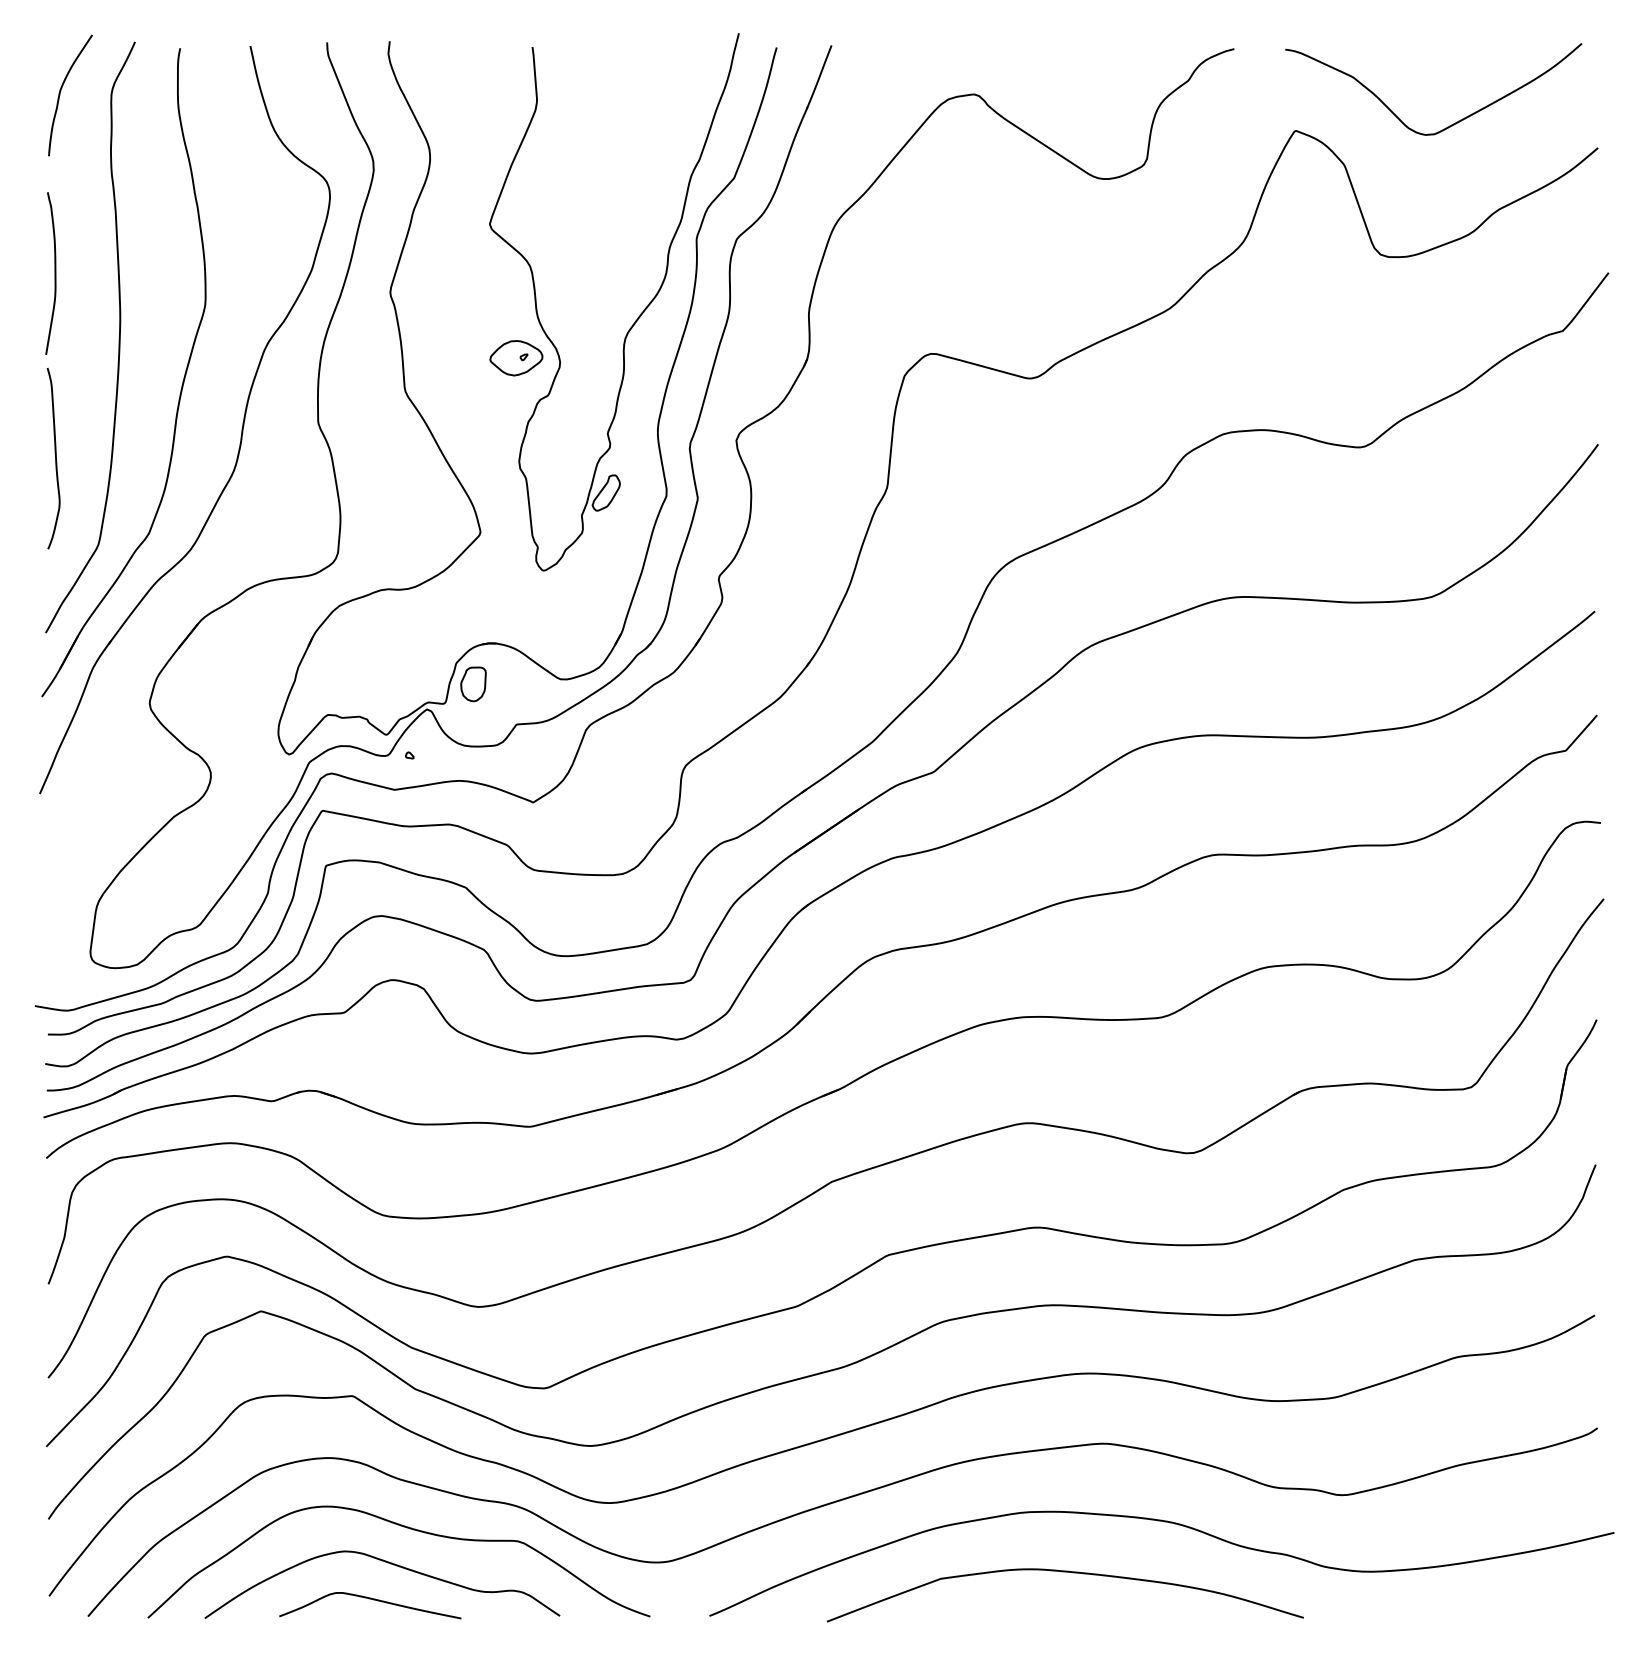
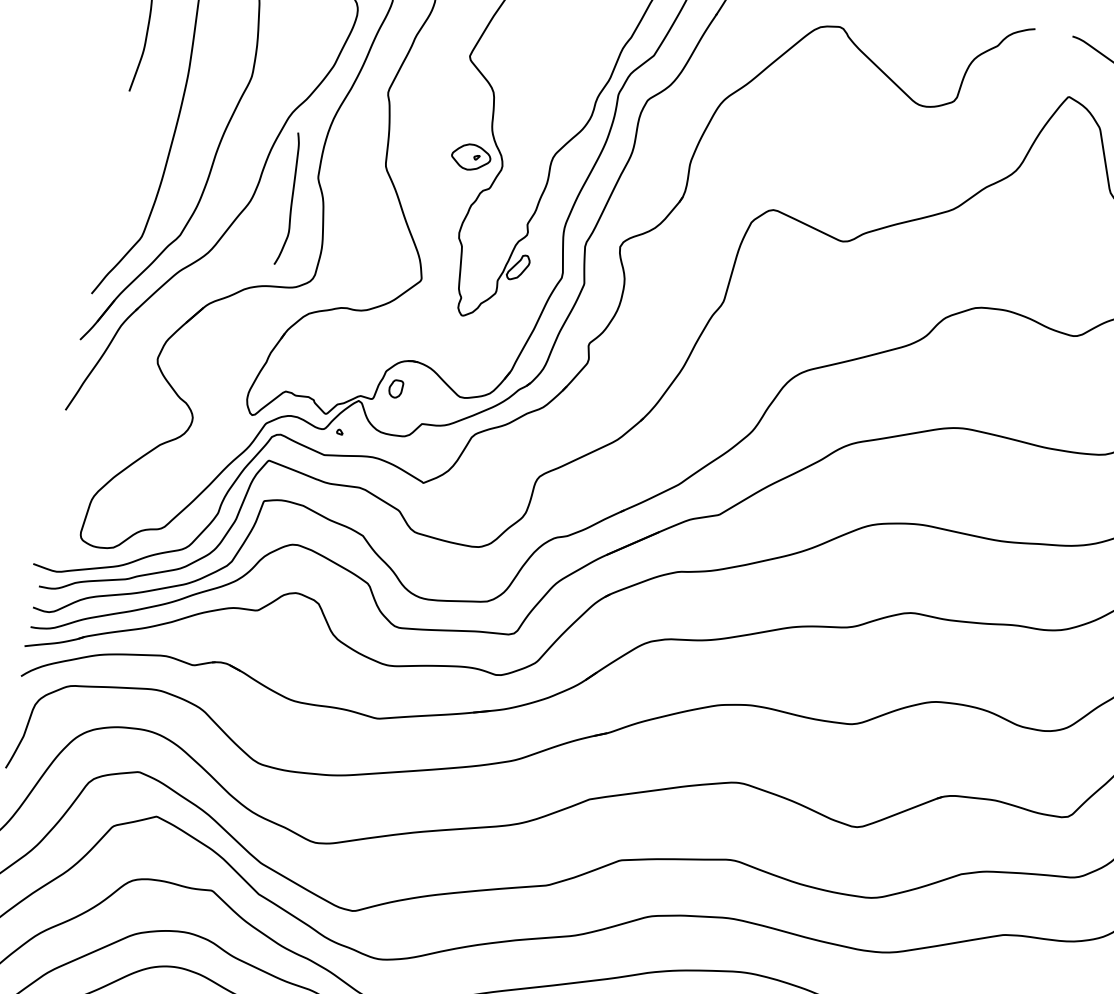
curve: (55, 458) -> (291, 199), moved
part: (473, 684) -> (395, 389), size x0.7

